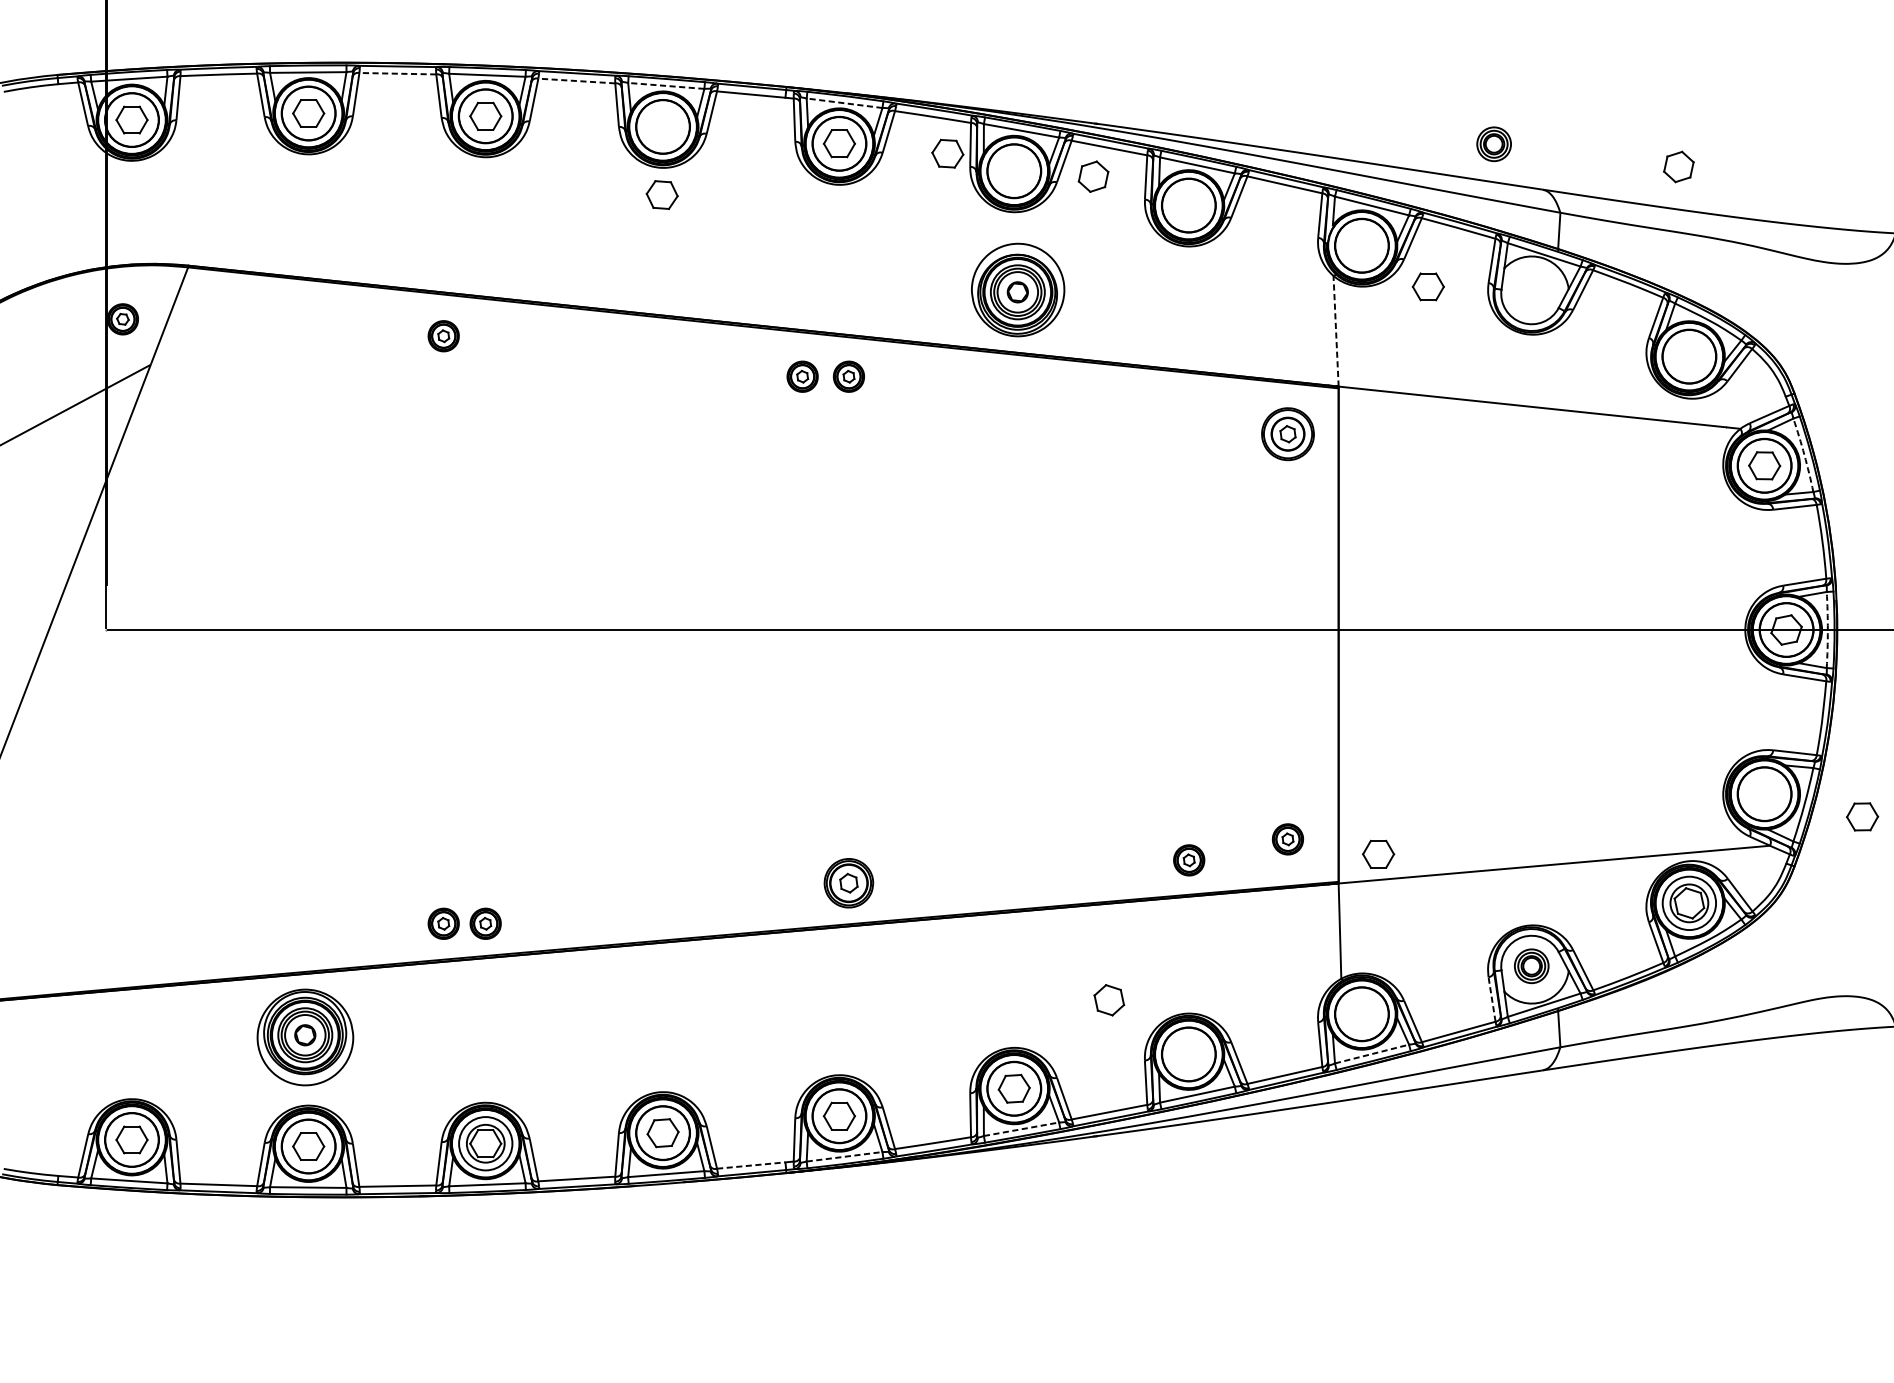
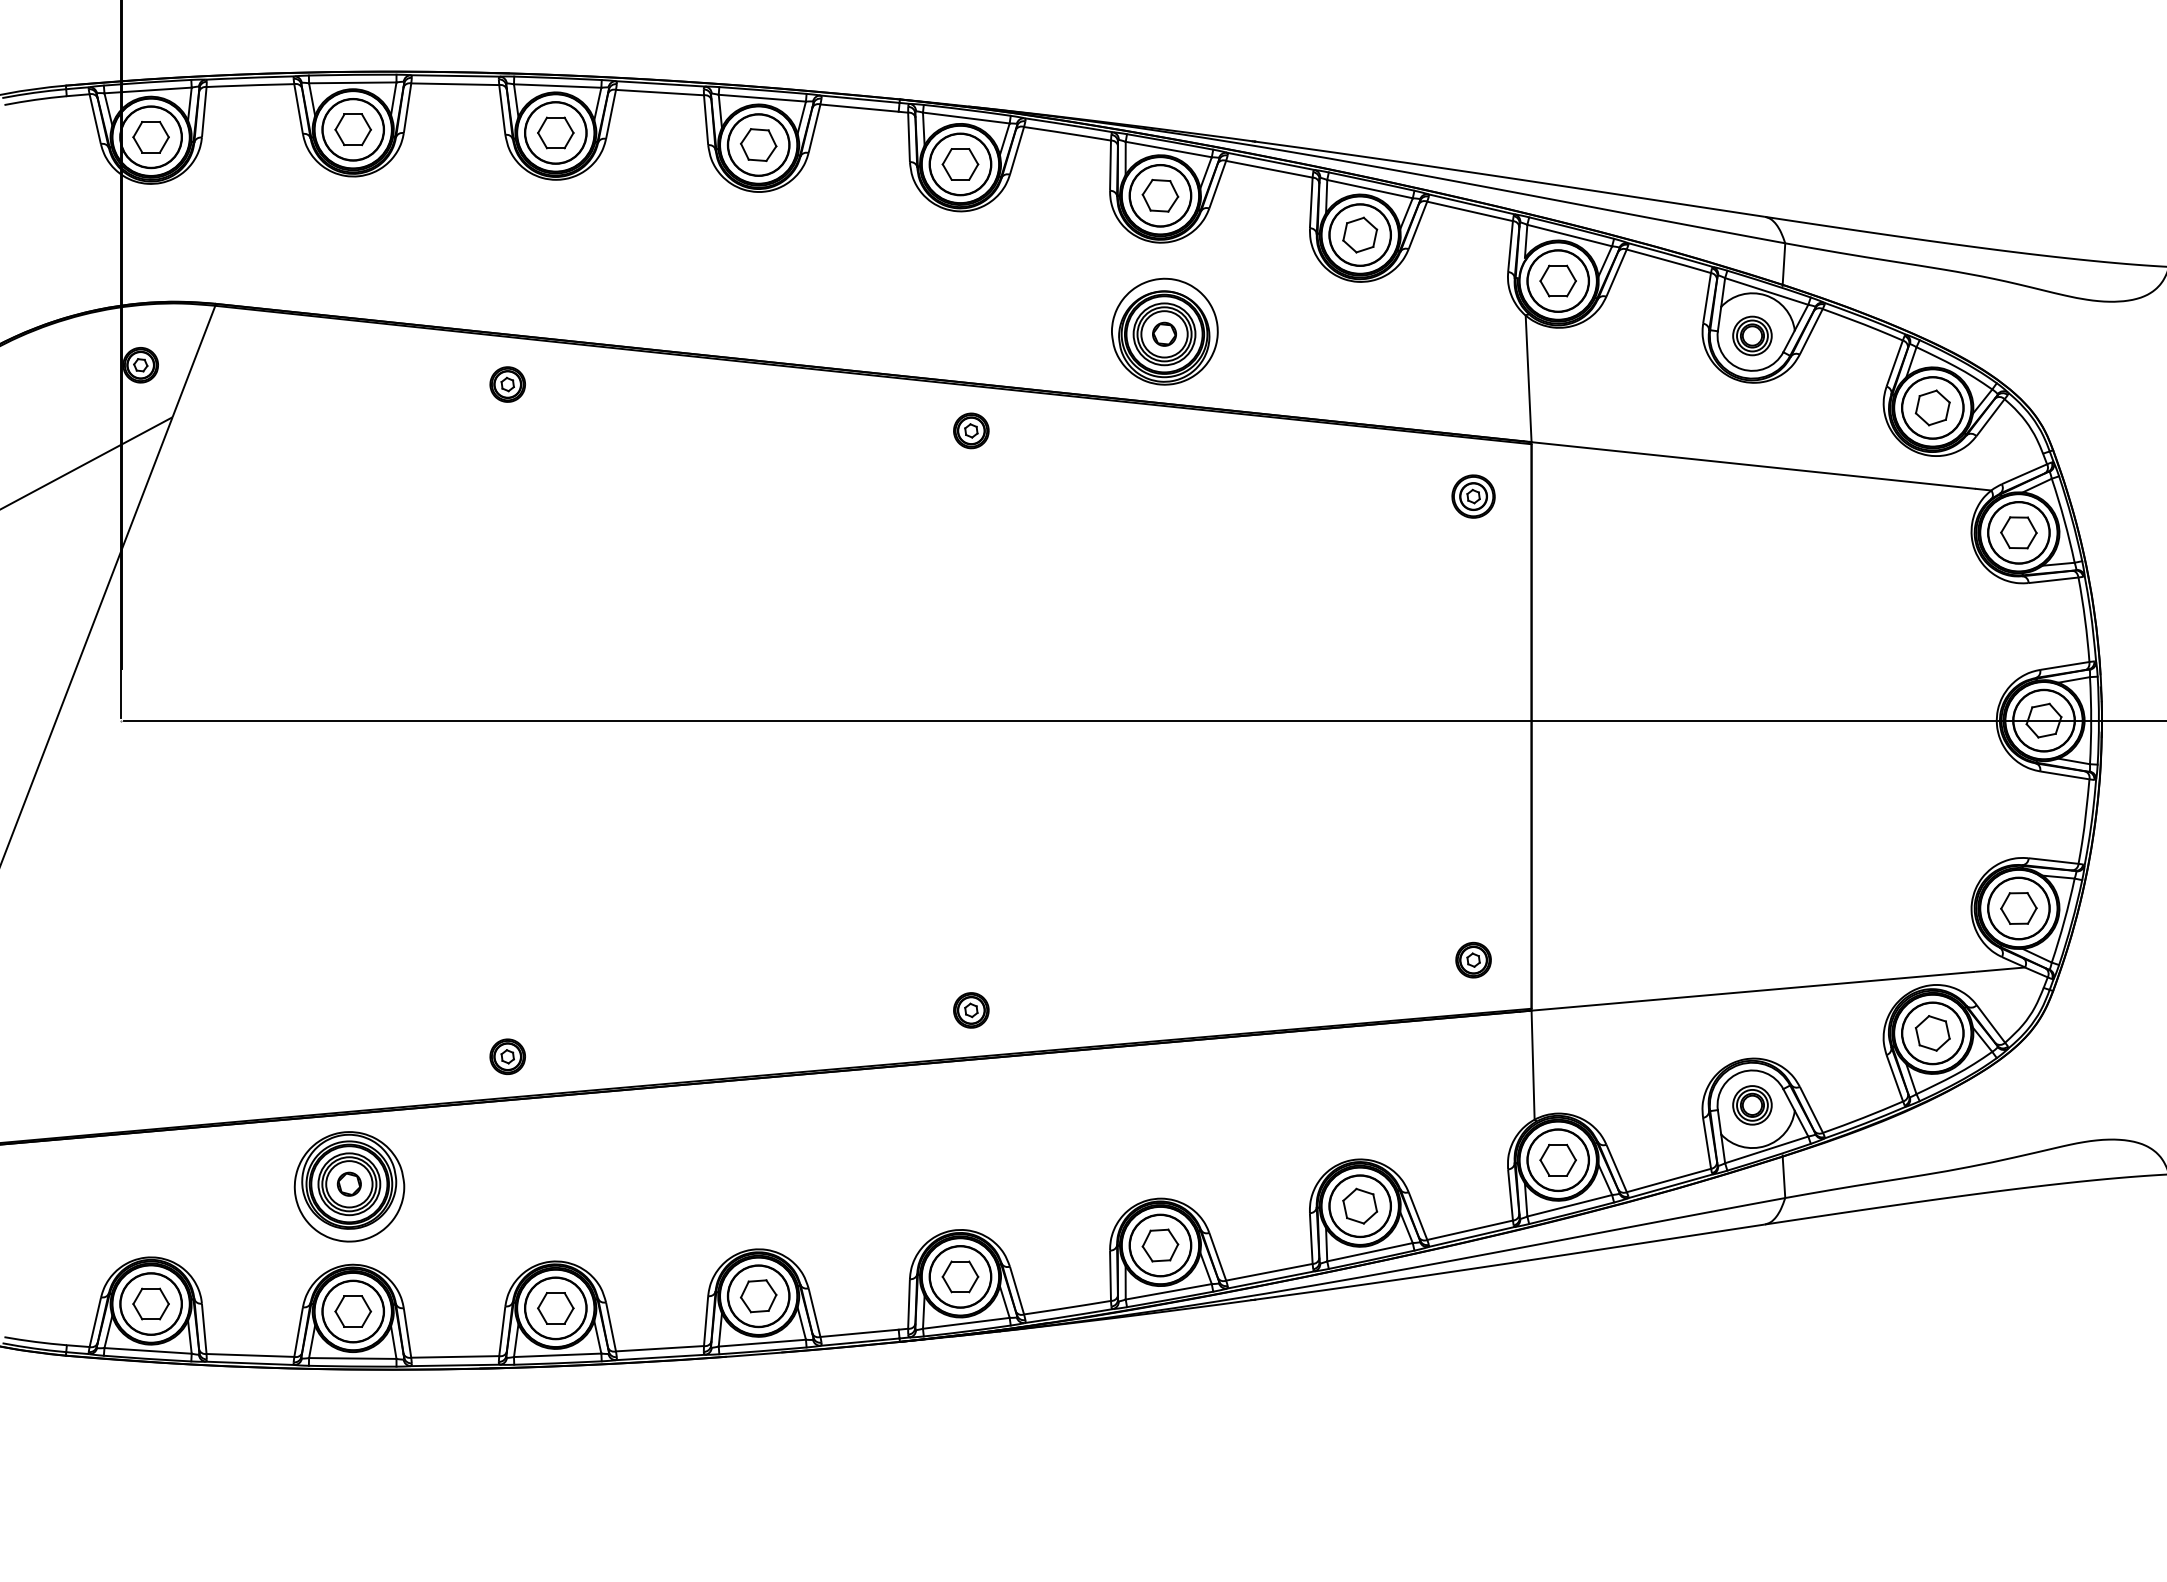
line: (398, 73) -> (455, 84), dashed -> solid
line: (576, 80) -> (659, 92), dashed -> solid
line: (666, 86) -> (762, 98), dashed -> solid
line: (844, 103) -> (966, 118), dashed -> solid
part: (1494, 143) -> (1752, 335), moved
part: (947, 153) -> (1160, 195), moved
part: (1678, 166) -> (1932, 407), moved
part: (1093, 176) -> (1360, 234), moved
part: (662, 194) -> (758, 144), moved
part: (1427, 286) -> (1557, 280), moved
line: (1335, 330) -> (1528, 378), dashed -> solid
part: (802, 376) -> (918, 430), removed
part: (1287, 434) -> (1473, 496), size x0.71
arc: (1804, 455) -> (2064, 520), dashed -> solid
arc: (1828, 629) -> (2091, 720), dashed -> solid
part: (1862, 816) -> (2018, 908), moved
part: (1377, 853) -> (1557, 1159), moved
part: (1189, 859) -> (1360, 983), removed
part: (849, 883) -> (971, 1010), size x0.62
circle: (1689, 903) -> (1932, 1033), size x1.43
part: (485, 923) -> (555, 1056), removed
part: (1109, 999) -> (1360, 1205), moved
line: (1492, 1000) -> (1707, 1144), dashed -> solid
line: (1371, 1053) -> (1569, 1205), dashed -> solid
line: (1021, 1128) -> (1168, 1291), dashed -> solid
circle: (485, 1143) -> (555, 1308), size x1.43
line: (844, 1156) -> (966, 1323), dashed -> solid
line: (752, 1165) -> (860, 1333), dashed -> solid

